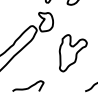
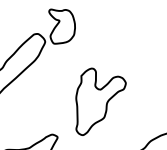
part: (72, 53) -> (99, 102), moved

